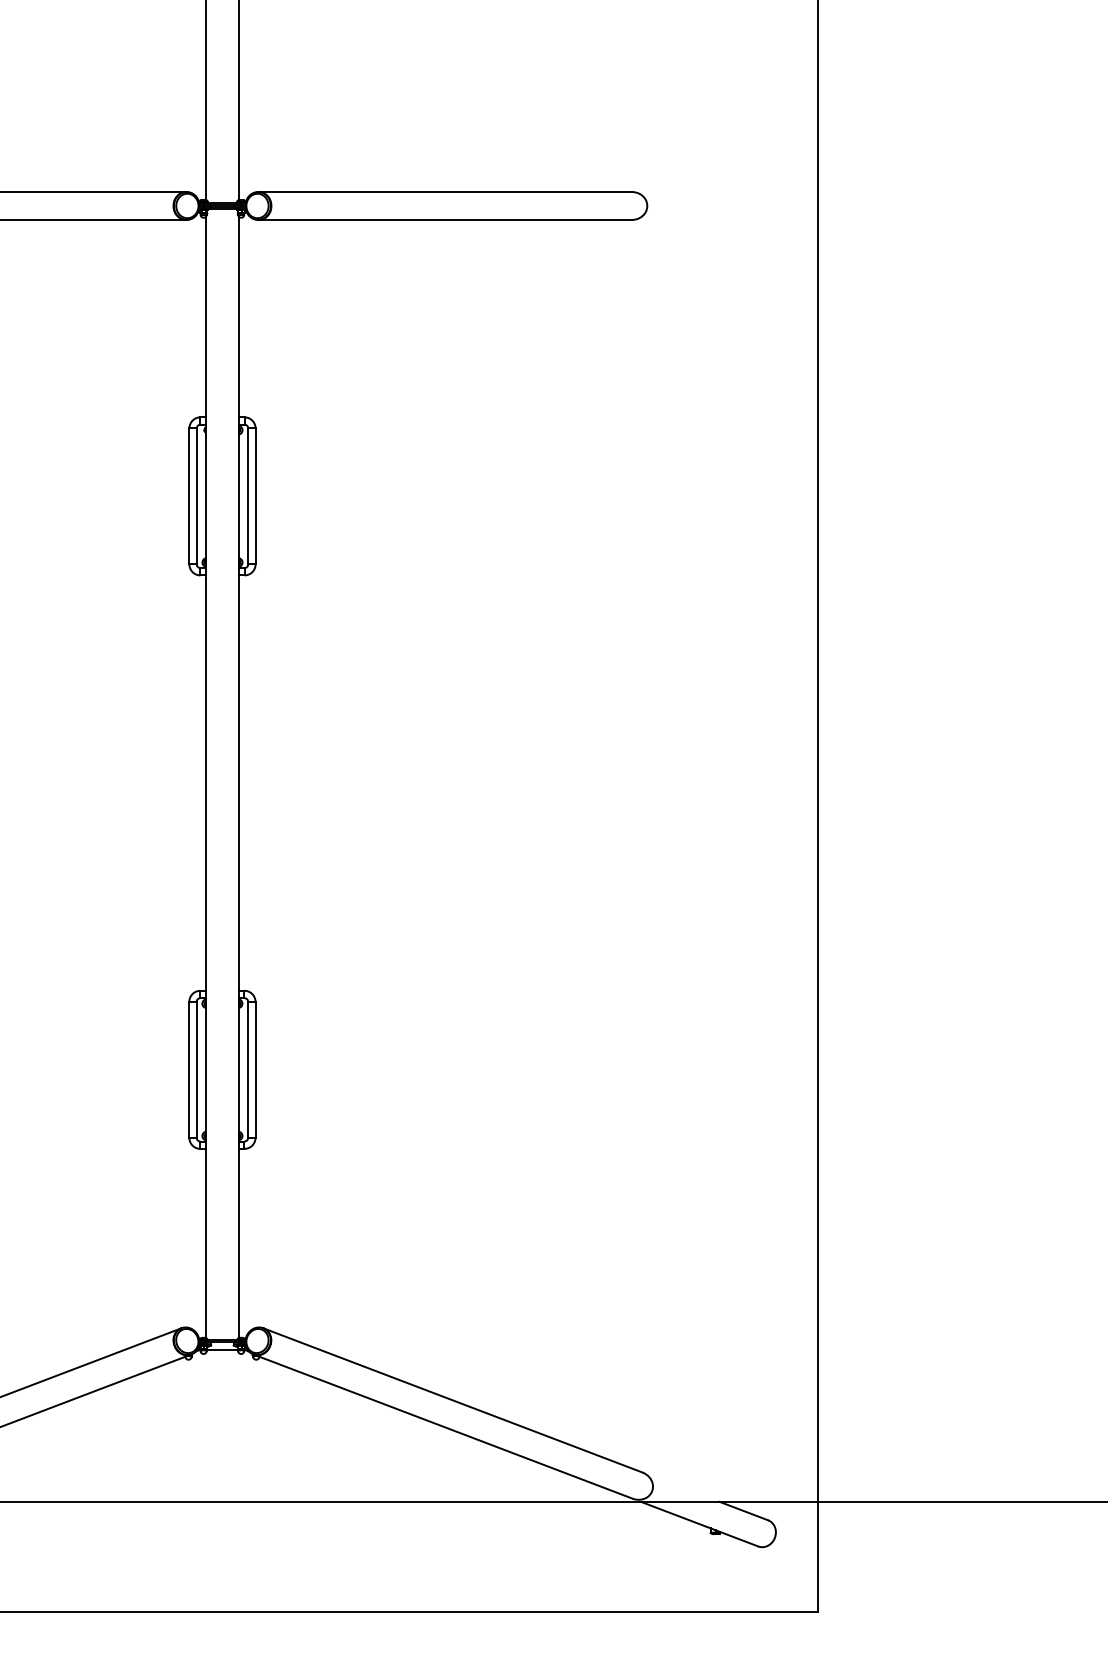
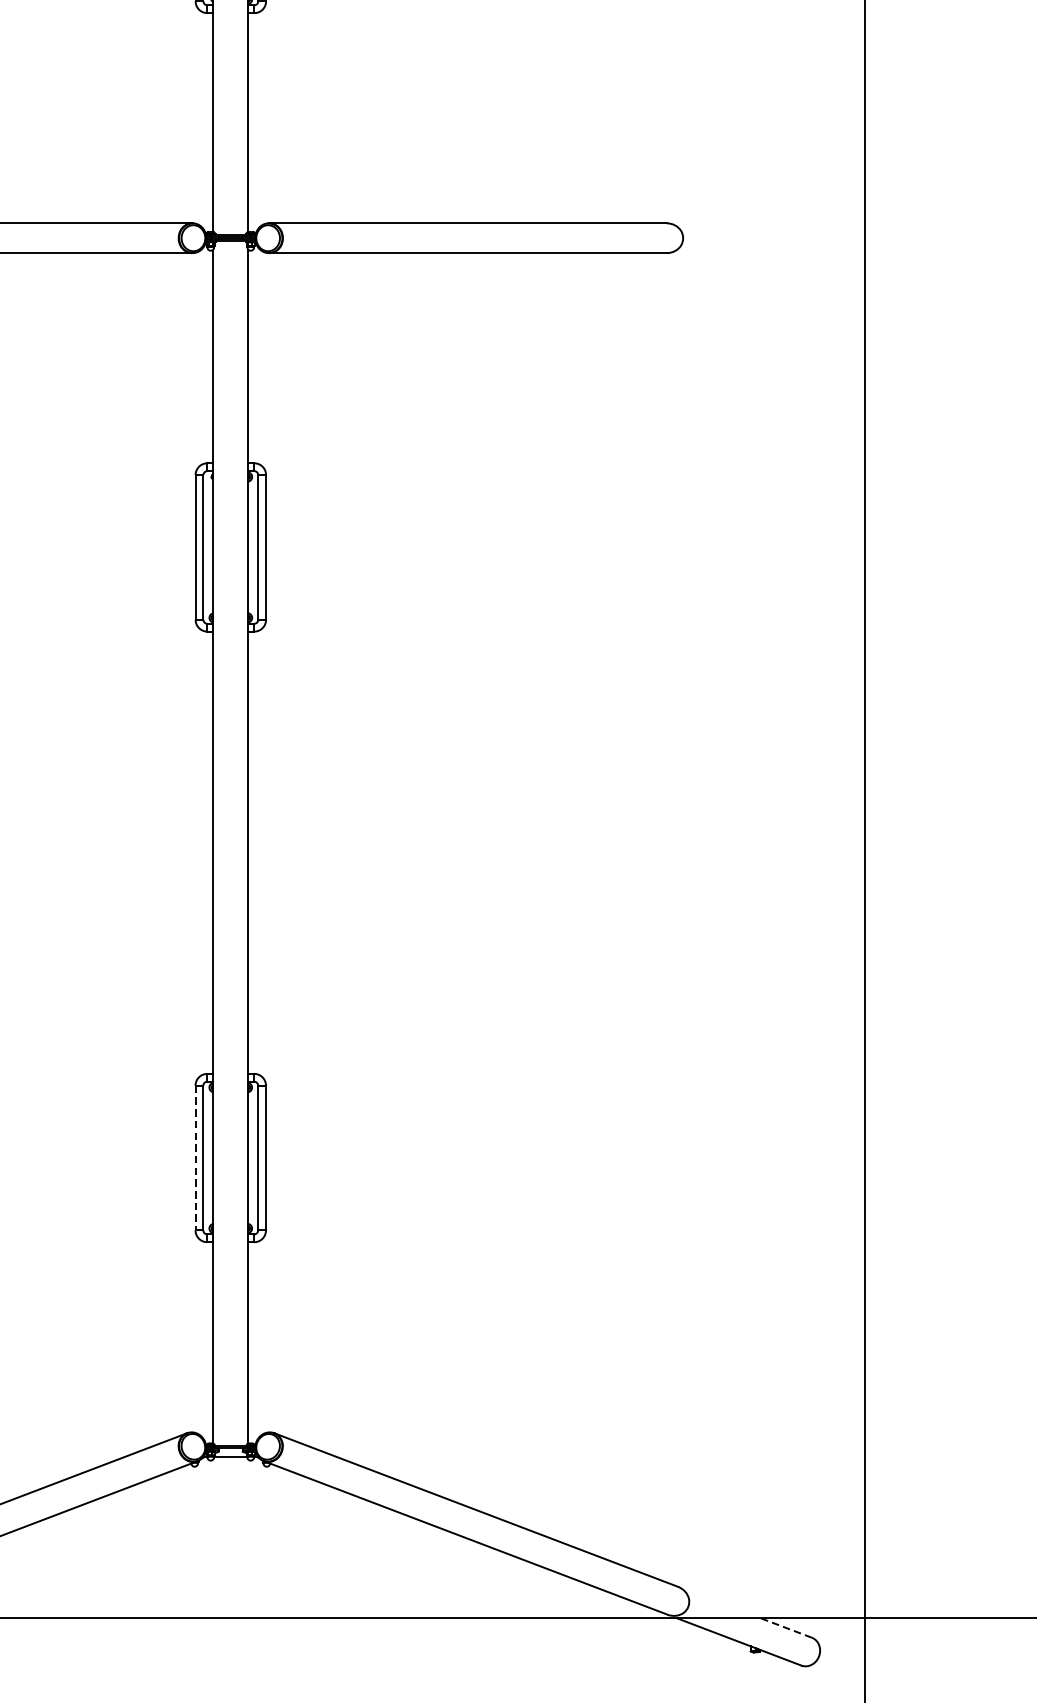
line: (189, 1070) -> (195, 1158), solid -> dashed
line: (743, 1510) -> (785, 1627), solid -> dashed

